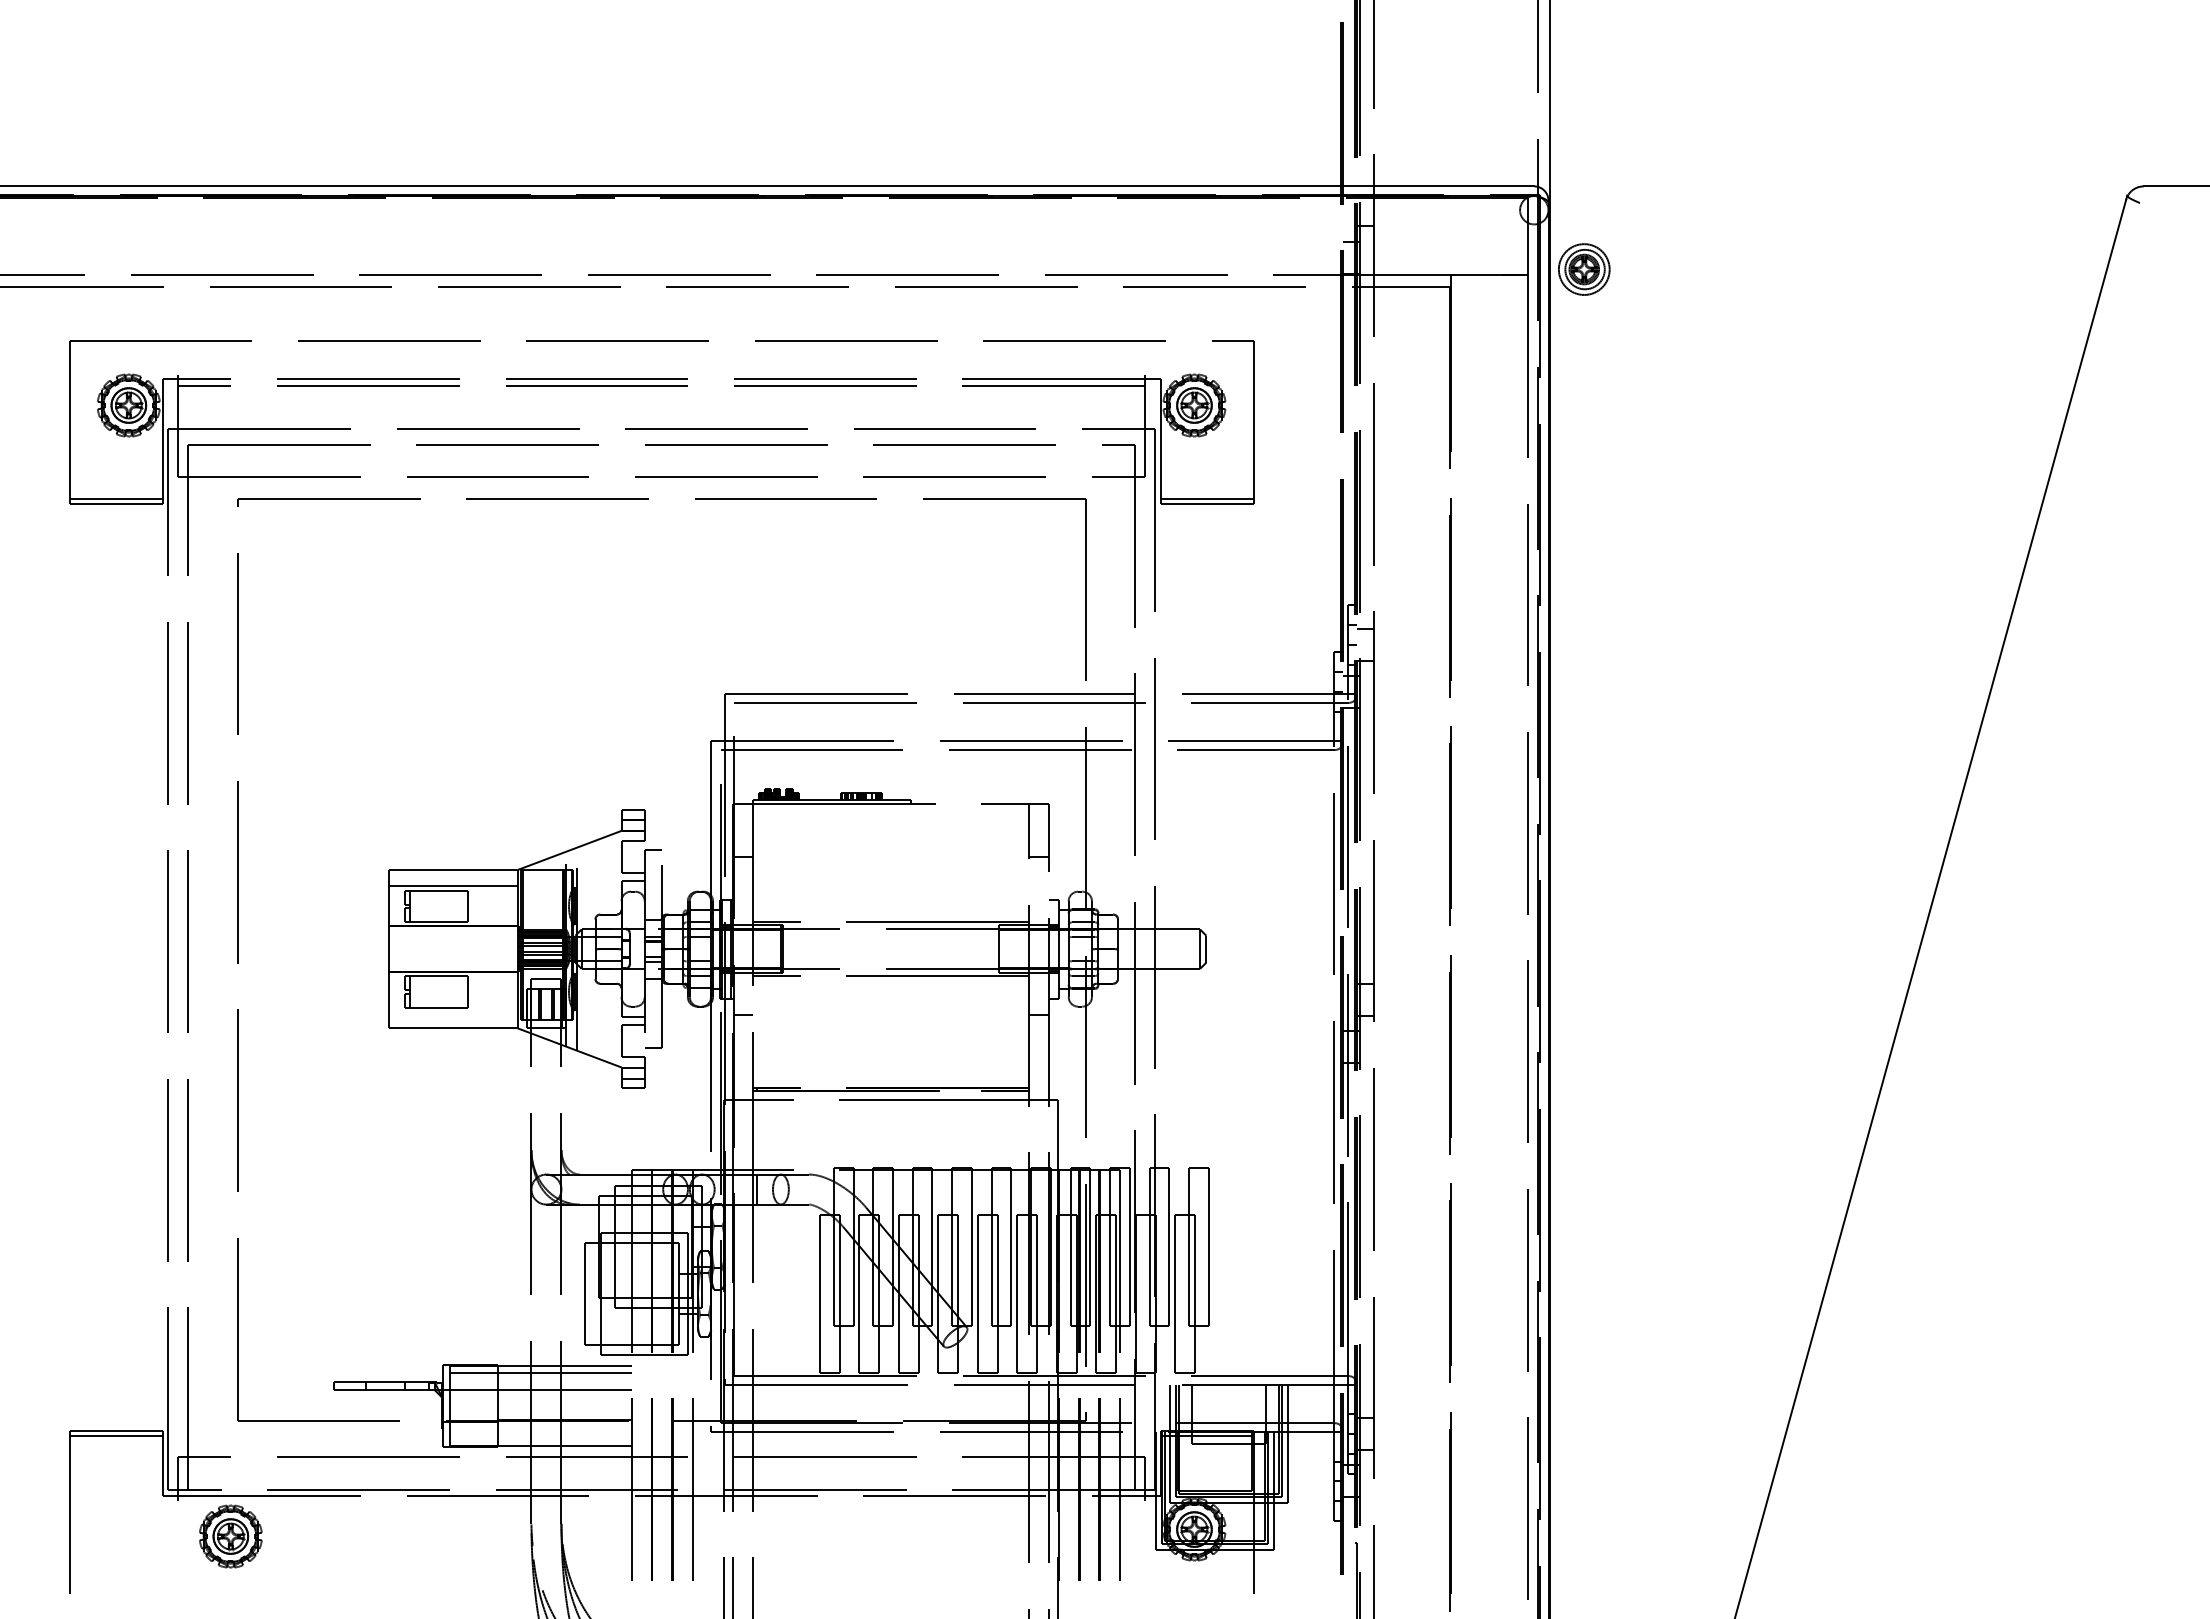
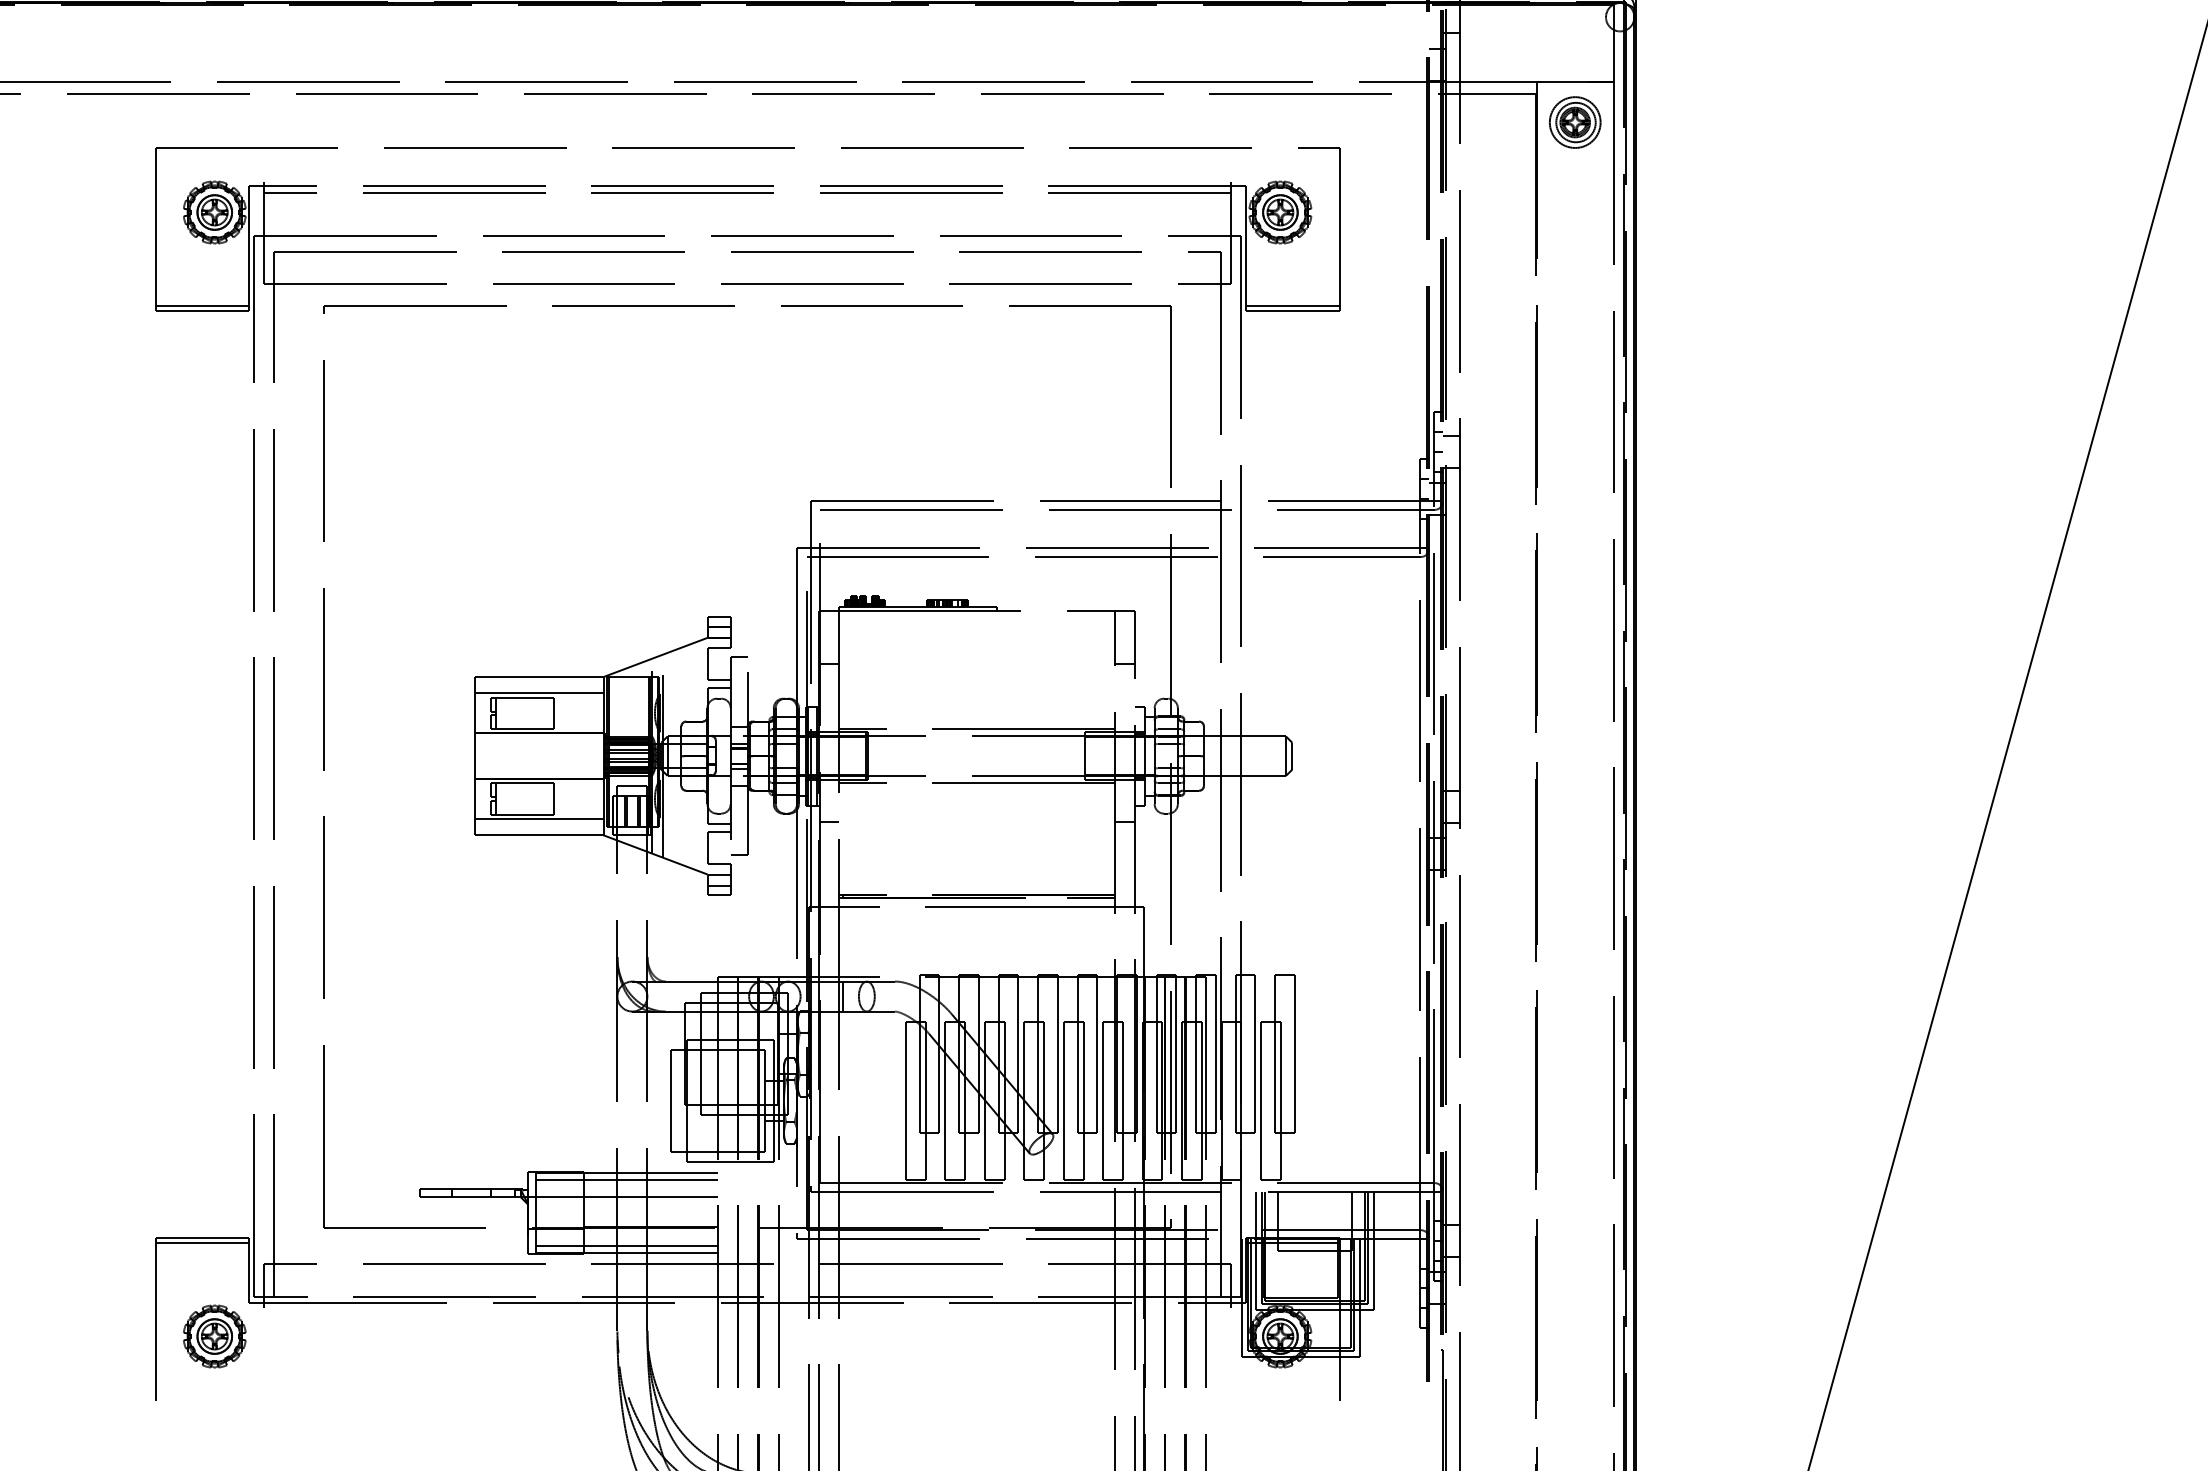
part: (1584, 269) -> (1575, 122), moved
line: (453, 1011) -> (539, 818), added
line: (540, 1439) -> (626, 1246), added
part: (230, 1536) -> (214, 1336), moved

